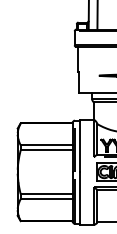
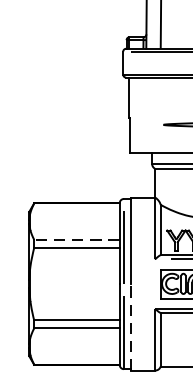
line: (46, 145) -> (76, 240), solid -> dashed
line: (79, 197) -> (131, 325), solid -> dashed

